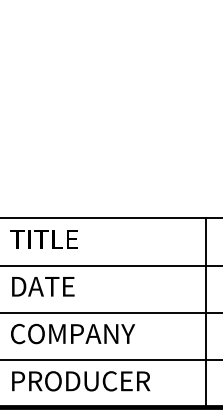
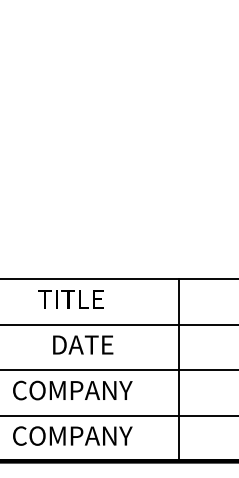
text: (43, 239) -> (70, 299), moved
text: (43, 286) -> (83, 344), moved
line: (206, 313) -> (179, 370), moved
text: (81, 380) -> (80, 435), PRODUCER -> COMPANY

